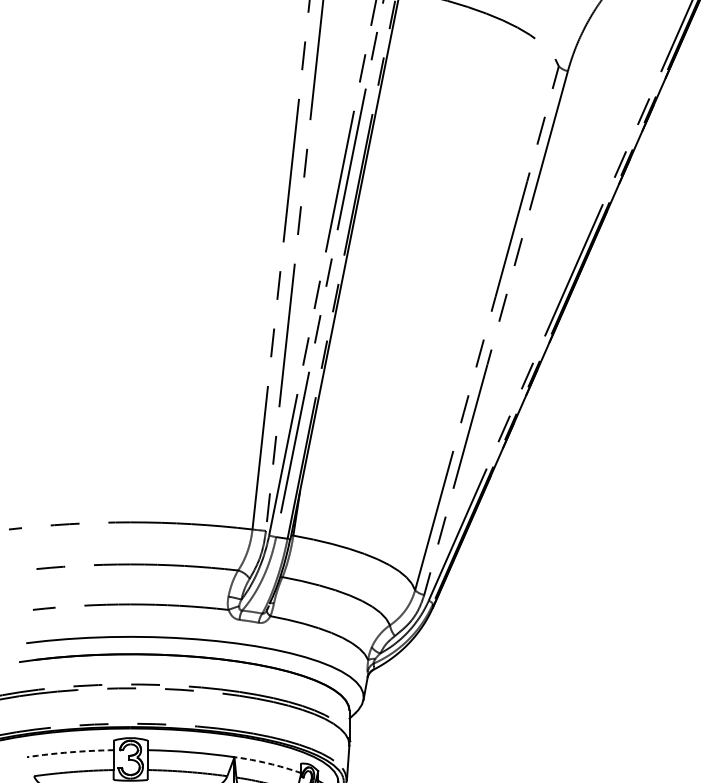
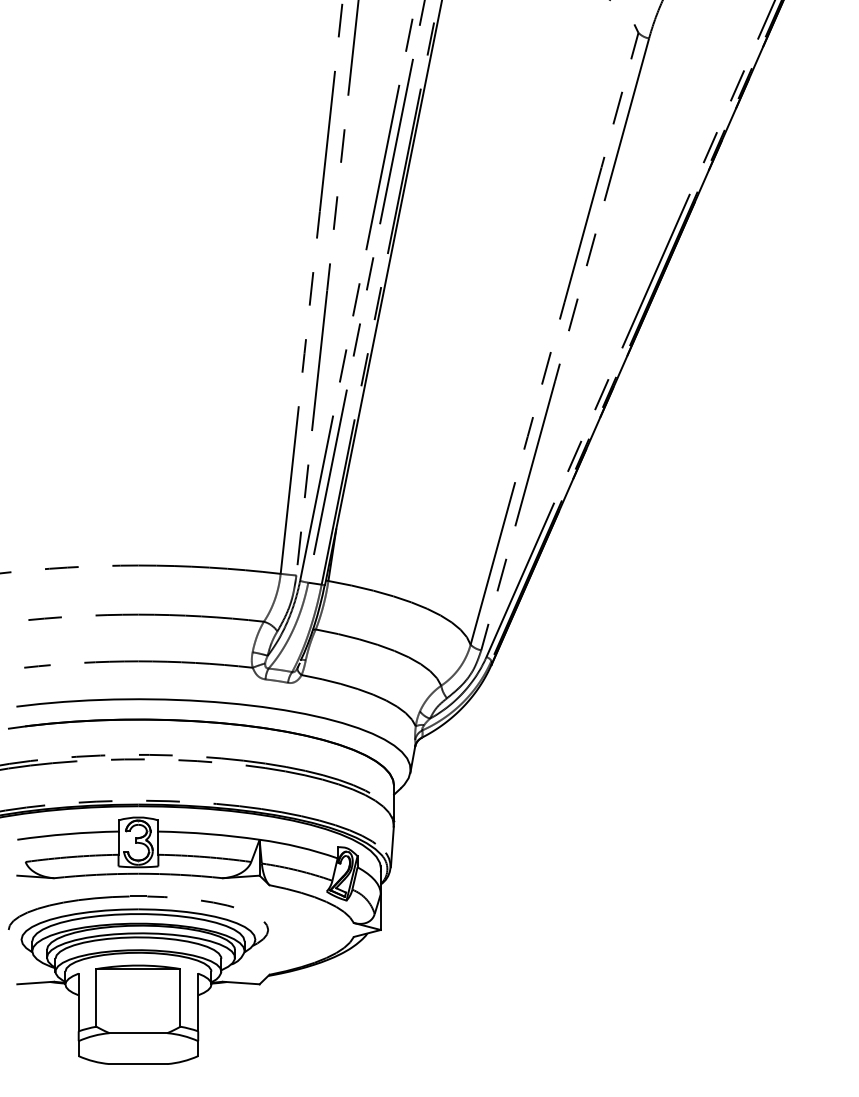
arc: (69, 752) -> (67, 834), dashed -> solid
arc: (268, 763) -> (299, 847), dashed -> solid

